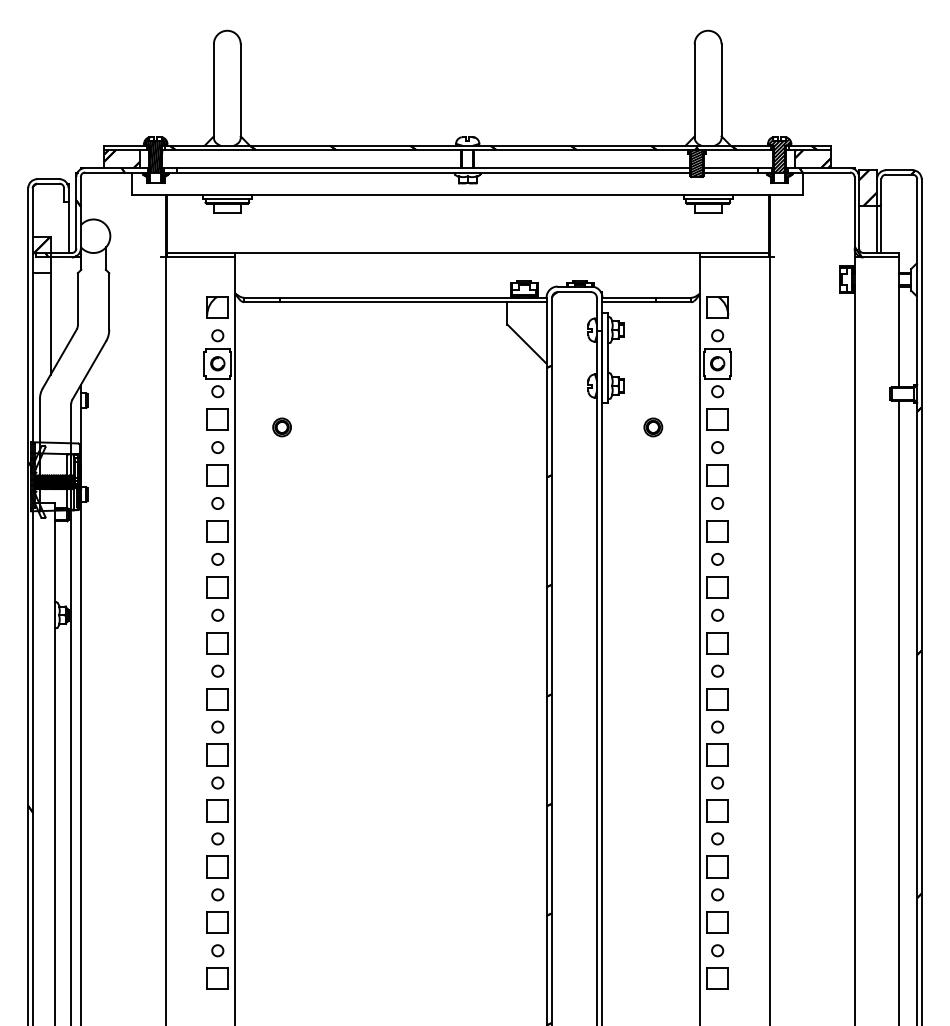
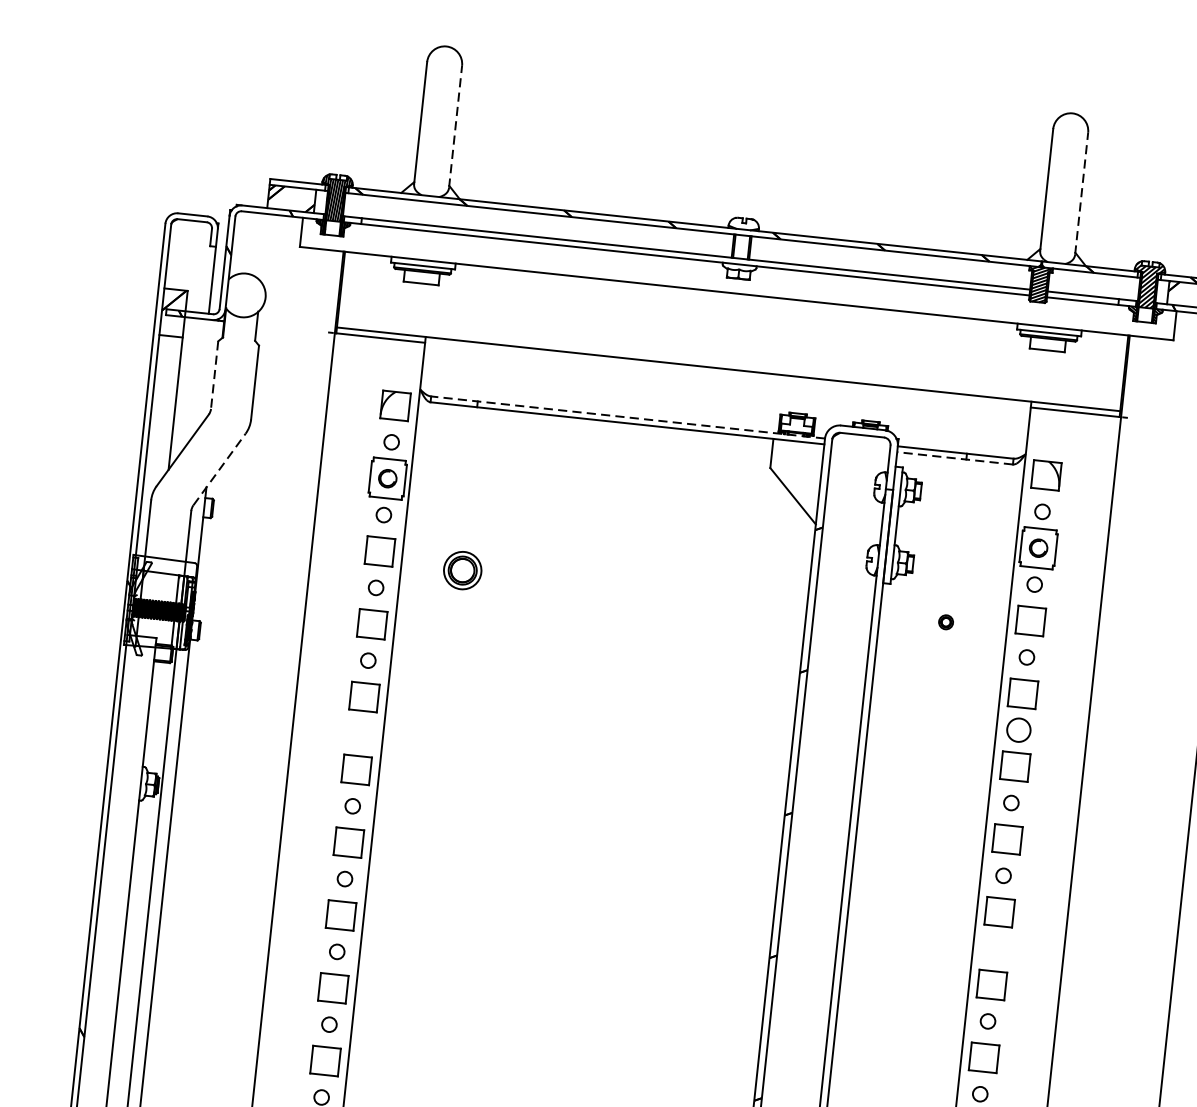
line: (240, 90) -> (455, 126), solid -> dashed
line: (721, 90) -> (1081, 193), solid -> dashed
line: (394, 297) -> (627, 417), solid -> dashed
line: (77, 299) -> (214, 375), solid -> dashed
line: (646, 302) -> (954, 458), solid -> dashed
line: (89, 370) -> (219, 469), solid -> dashed
part: (281, 427) -> (461, 570), size x1.6
part: (653, 427) -> (946, 622), size x0.6
circle: (717, 503) -> (1018, 730), size x1.6
circle: (217, 558) -> (360, 732), removed
circle: (717, 670) -> (995, 947), removed

